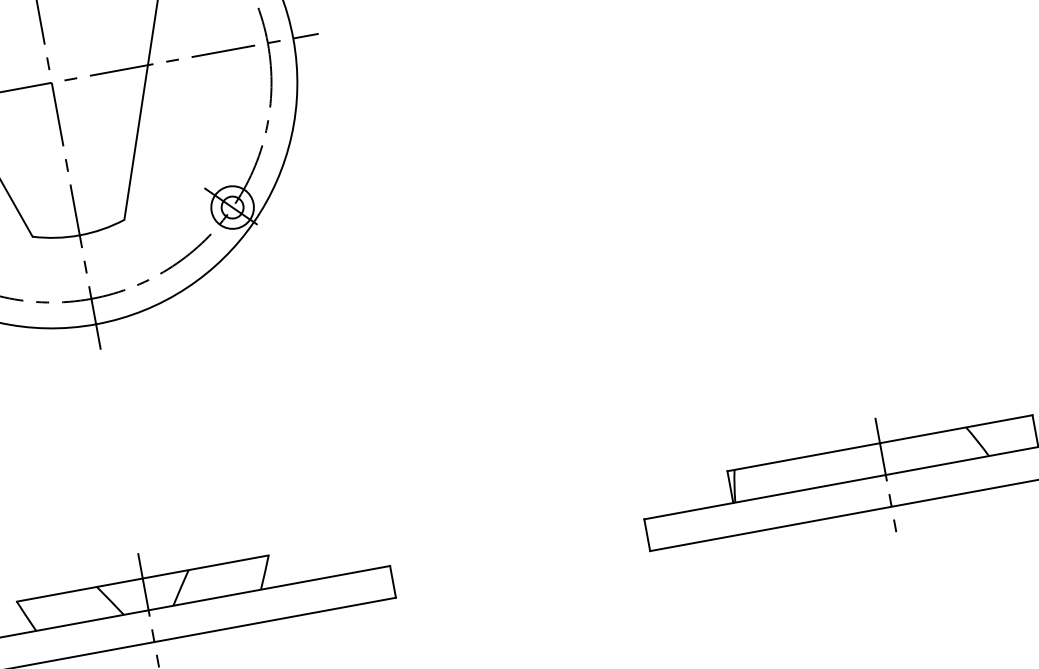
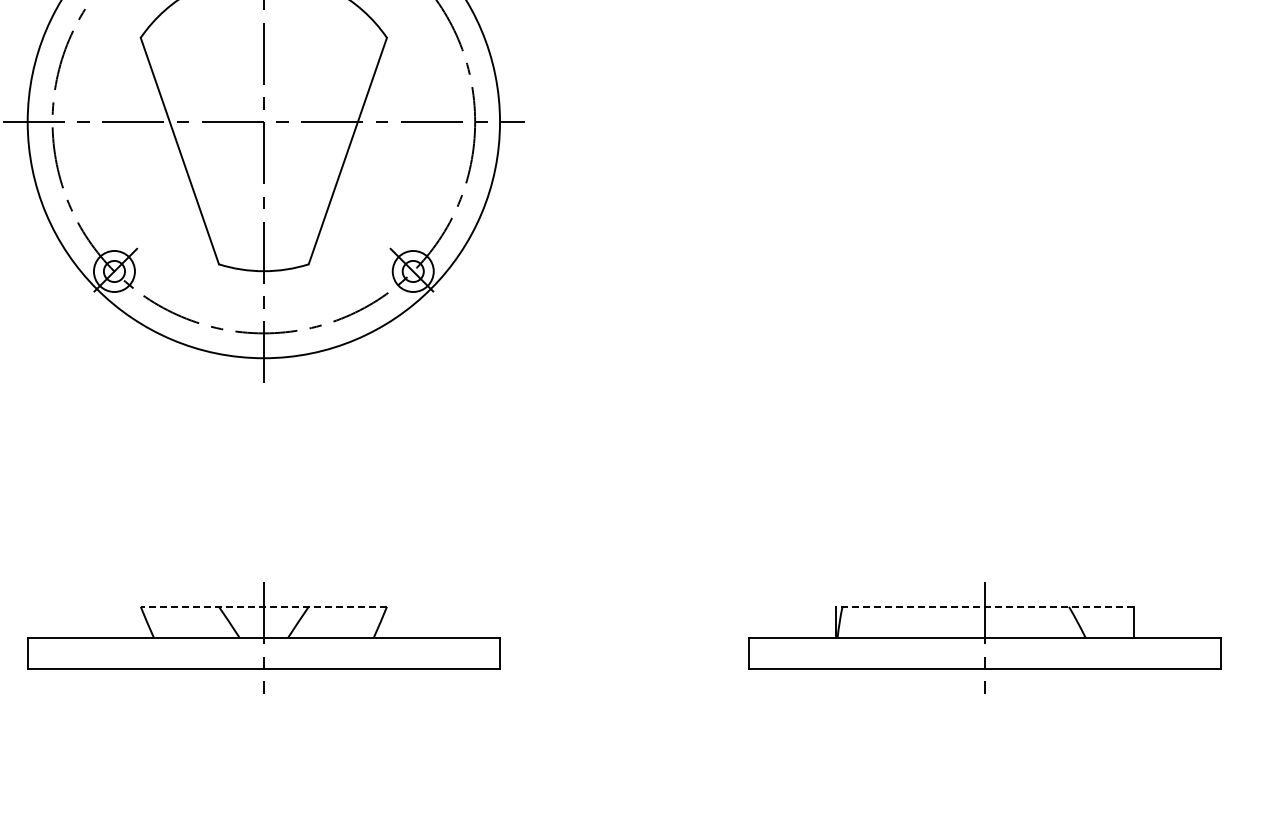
line: (879, 442) -> (984, 606), solid -> dashed
line: (142, 578) -> (263, 606), solid -> dashed

